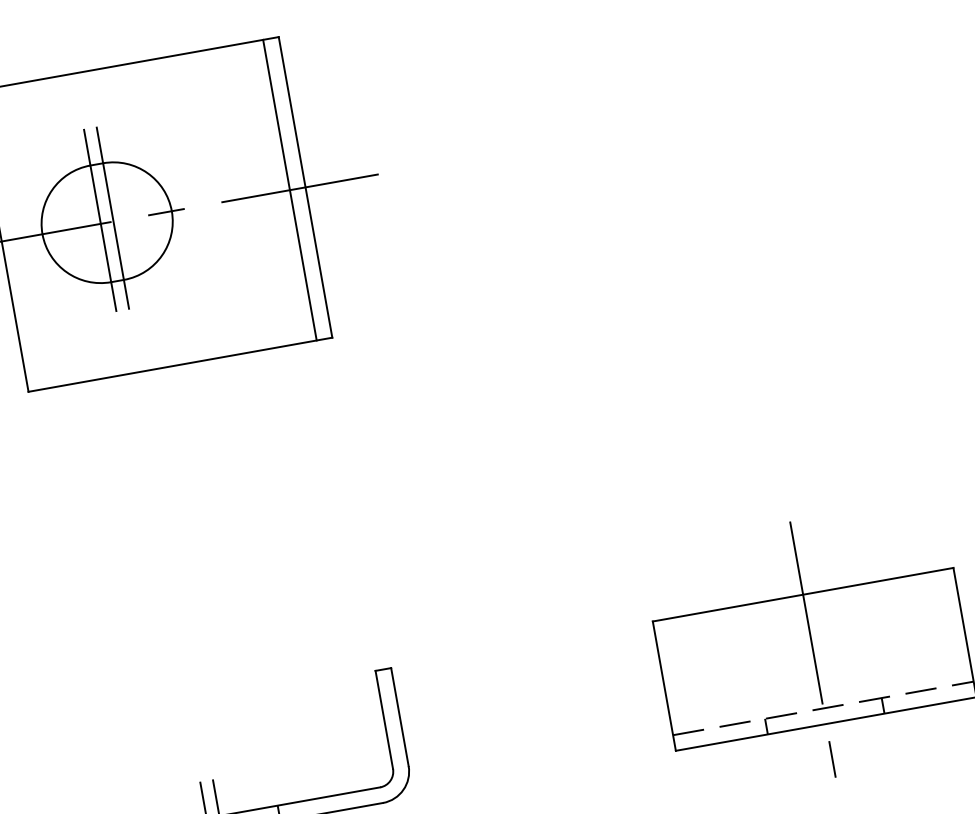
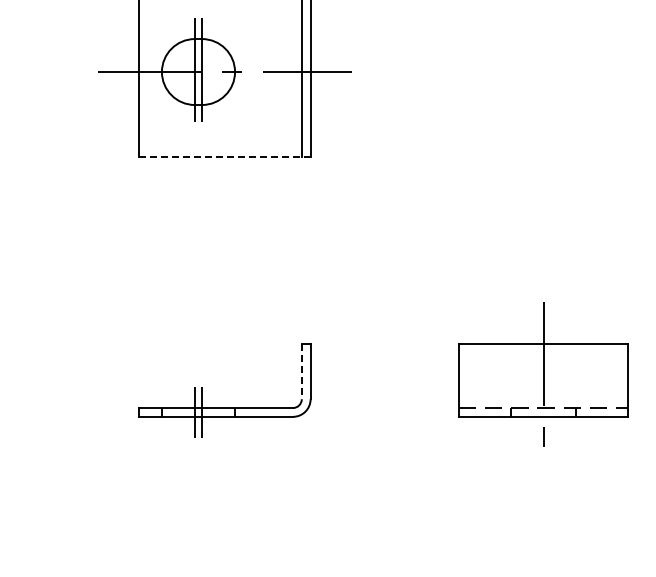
line: (180, 365) -> (224, 157), solid -> dashed
line: (383, 720) -> (301, 371), solid -> dashed

